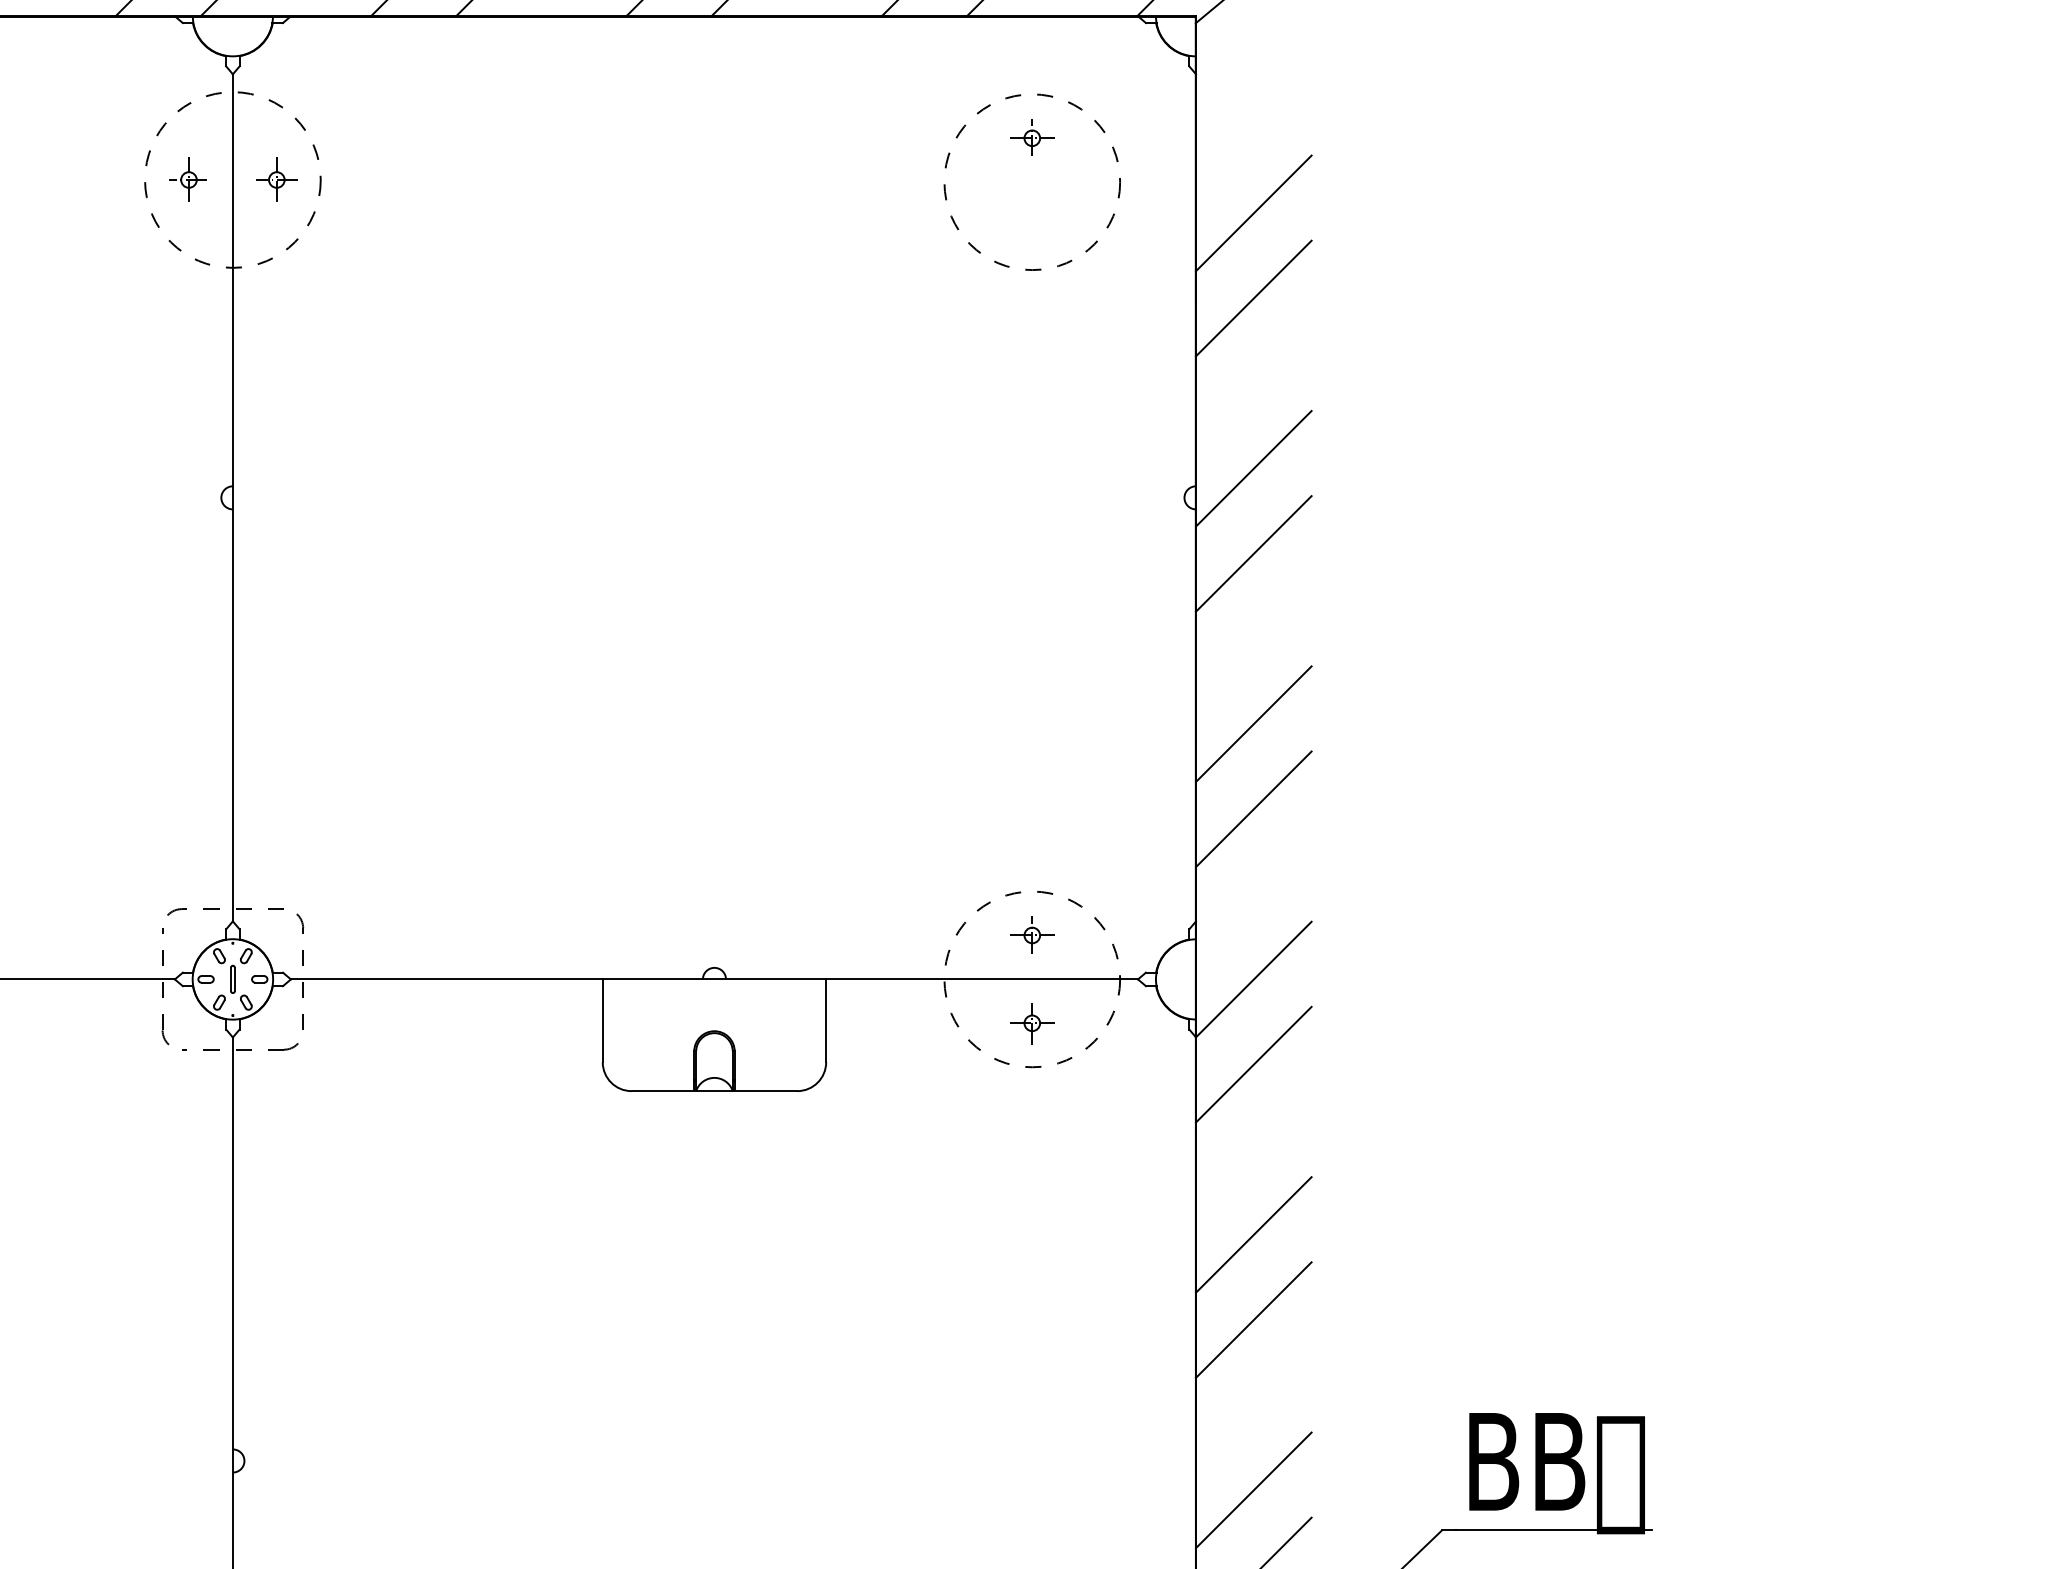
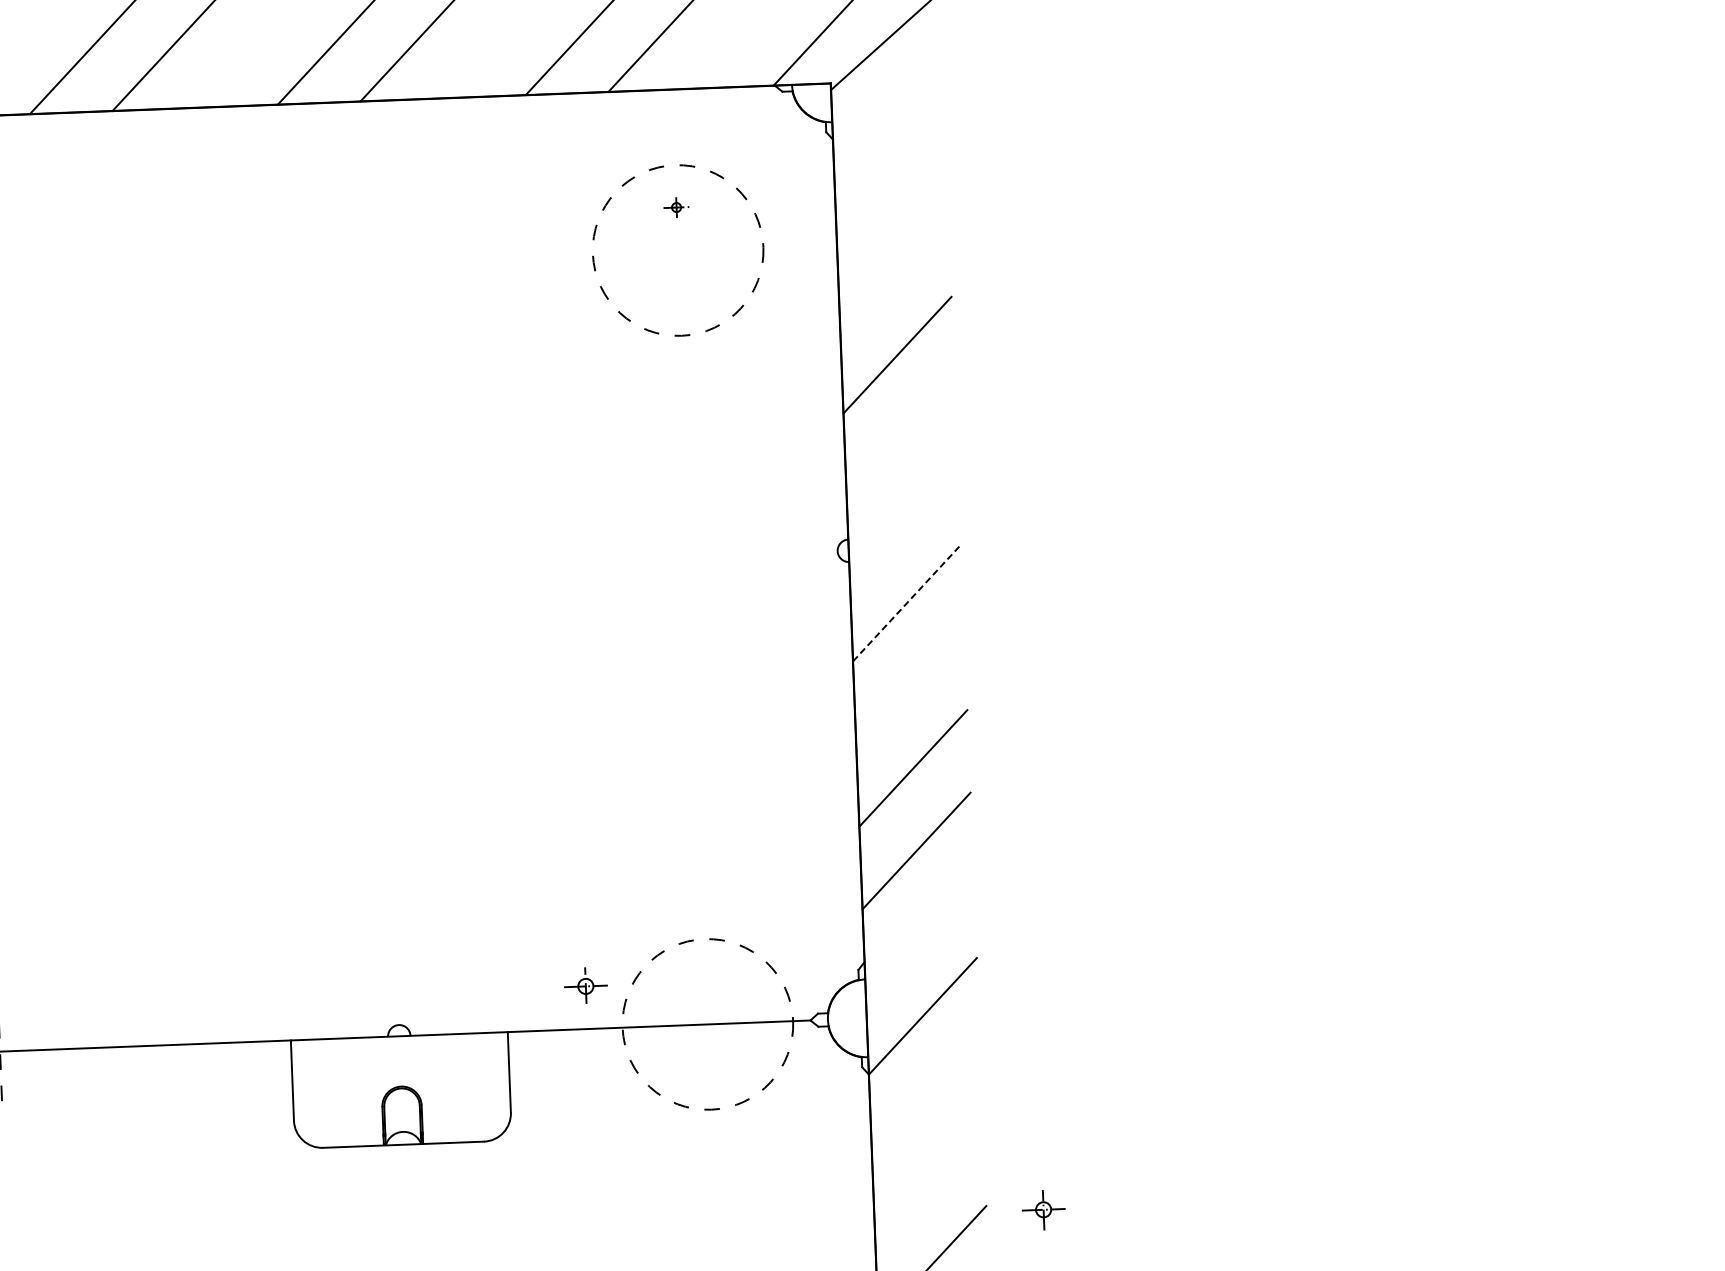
part: (1032, 137) -> (676, 207), size x0.6
line: (1253, 213) -> (894, 272), removed
line: (1253, 468) -> (903, 520), removed
line: (1253, 553) -> (906, 602), solid -> dashed
part: (1032, 934) -> (586, 985), moved
part: (1032, 1023) -> (1043, 1209), moved
line: (1253, 1064) -> (925, 1098), removed

